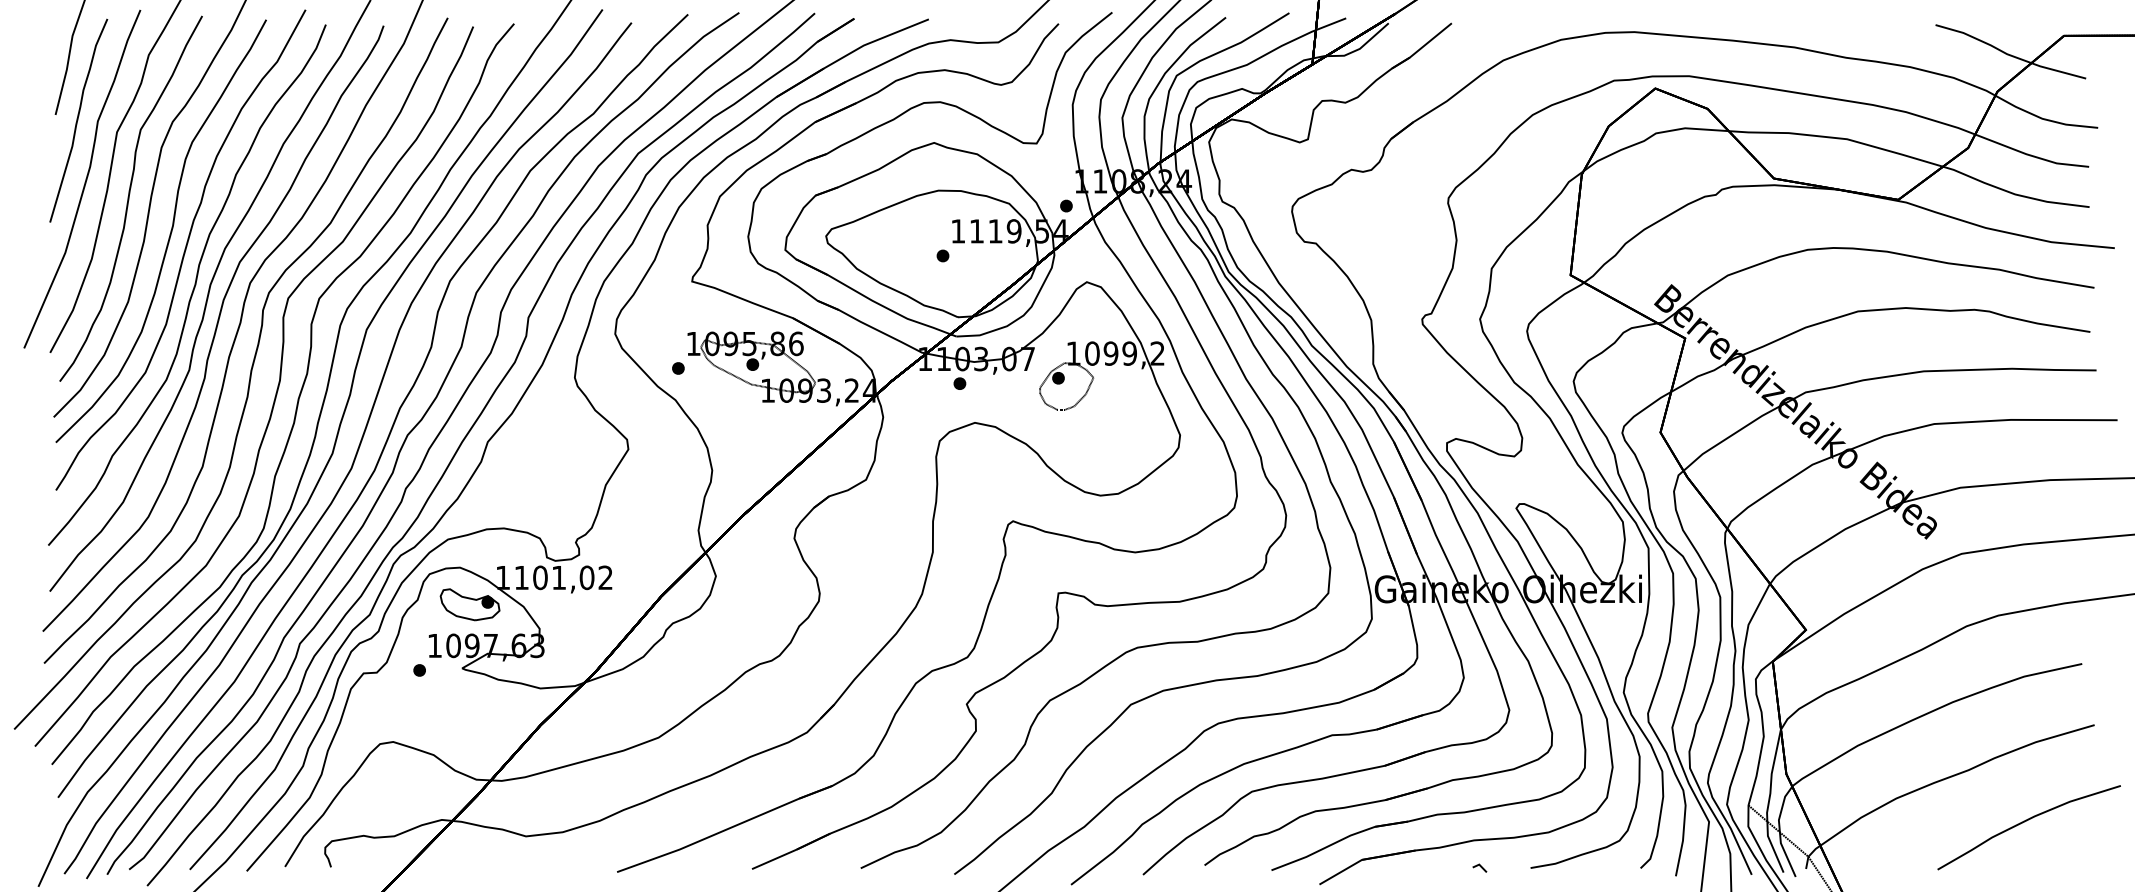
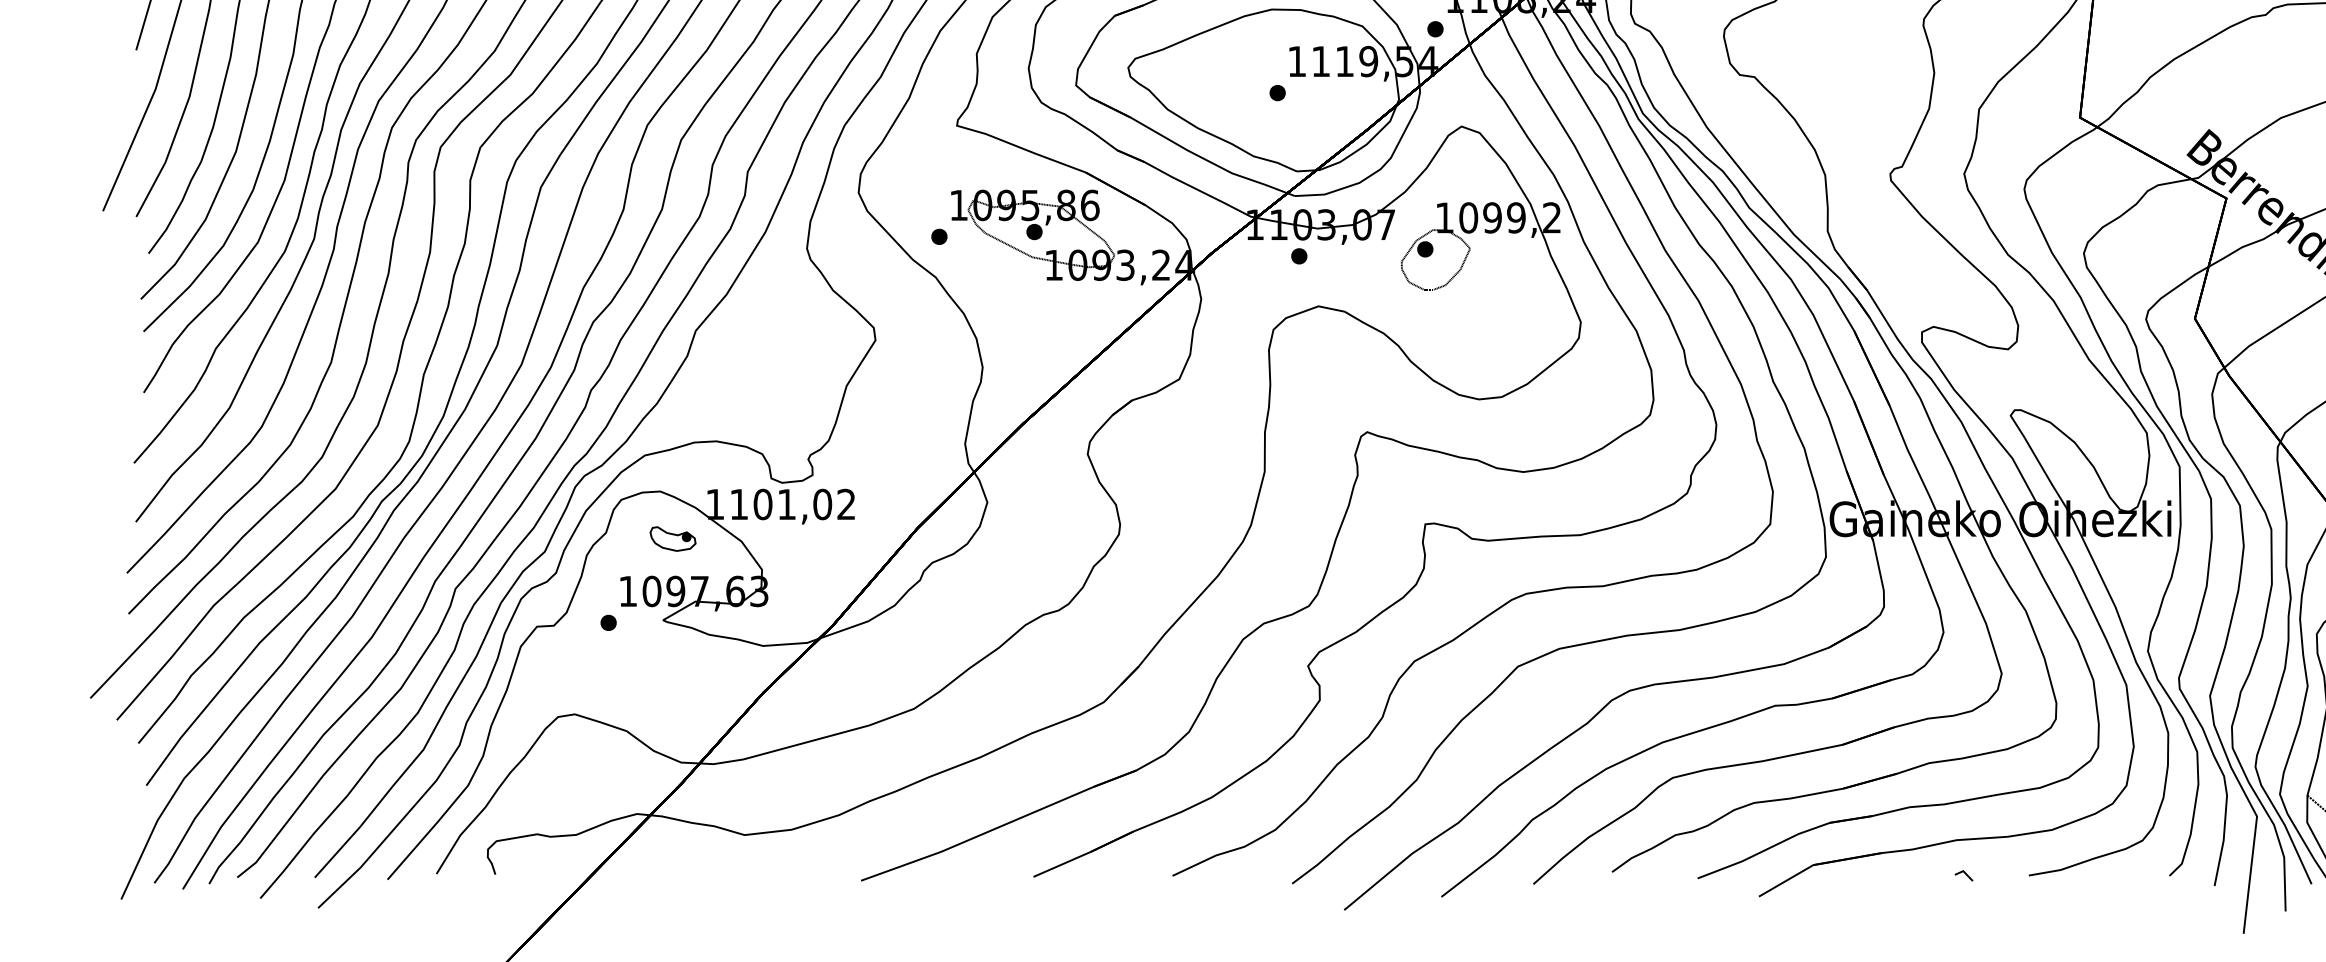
part: (469, 604) -> (672, 538), size x0.6

